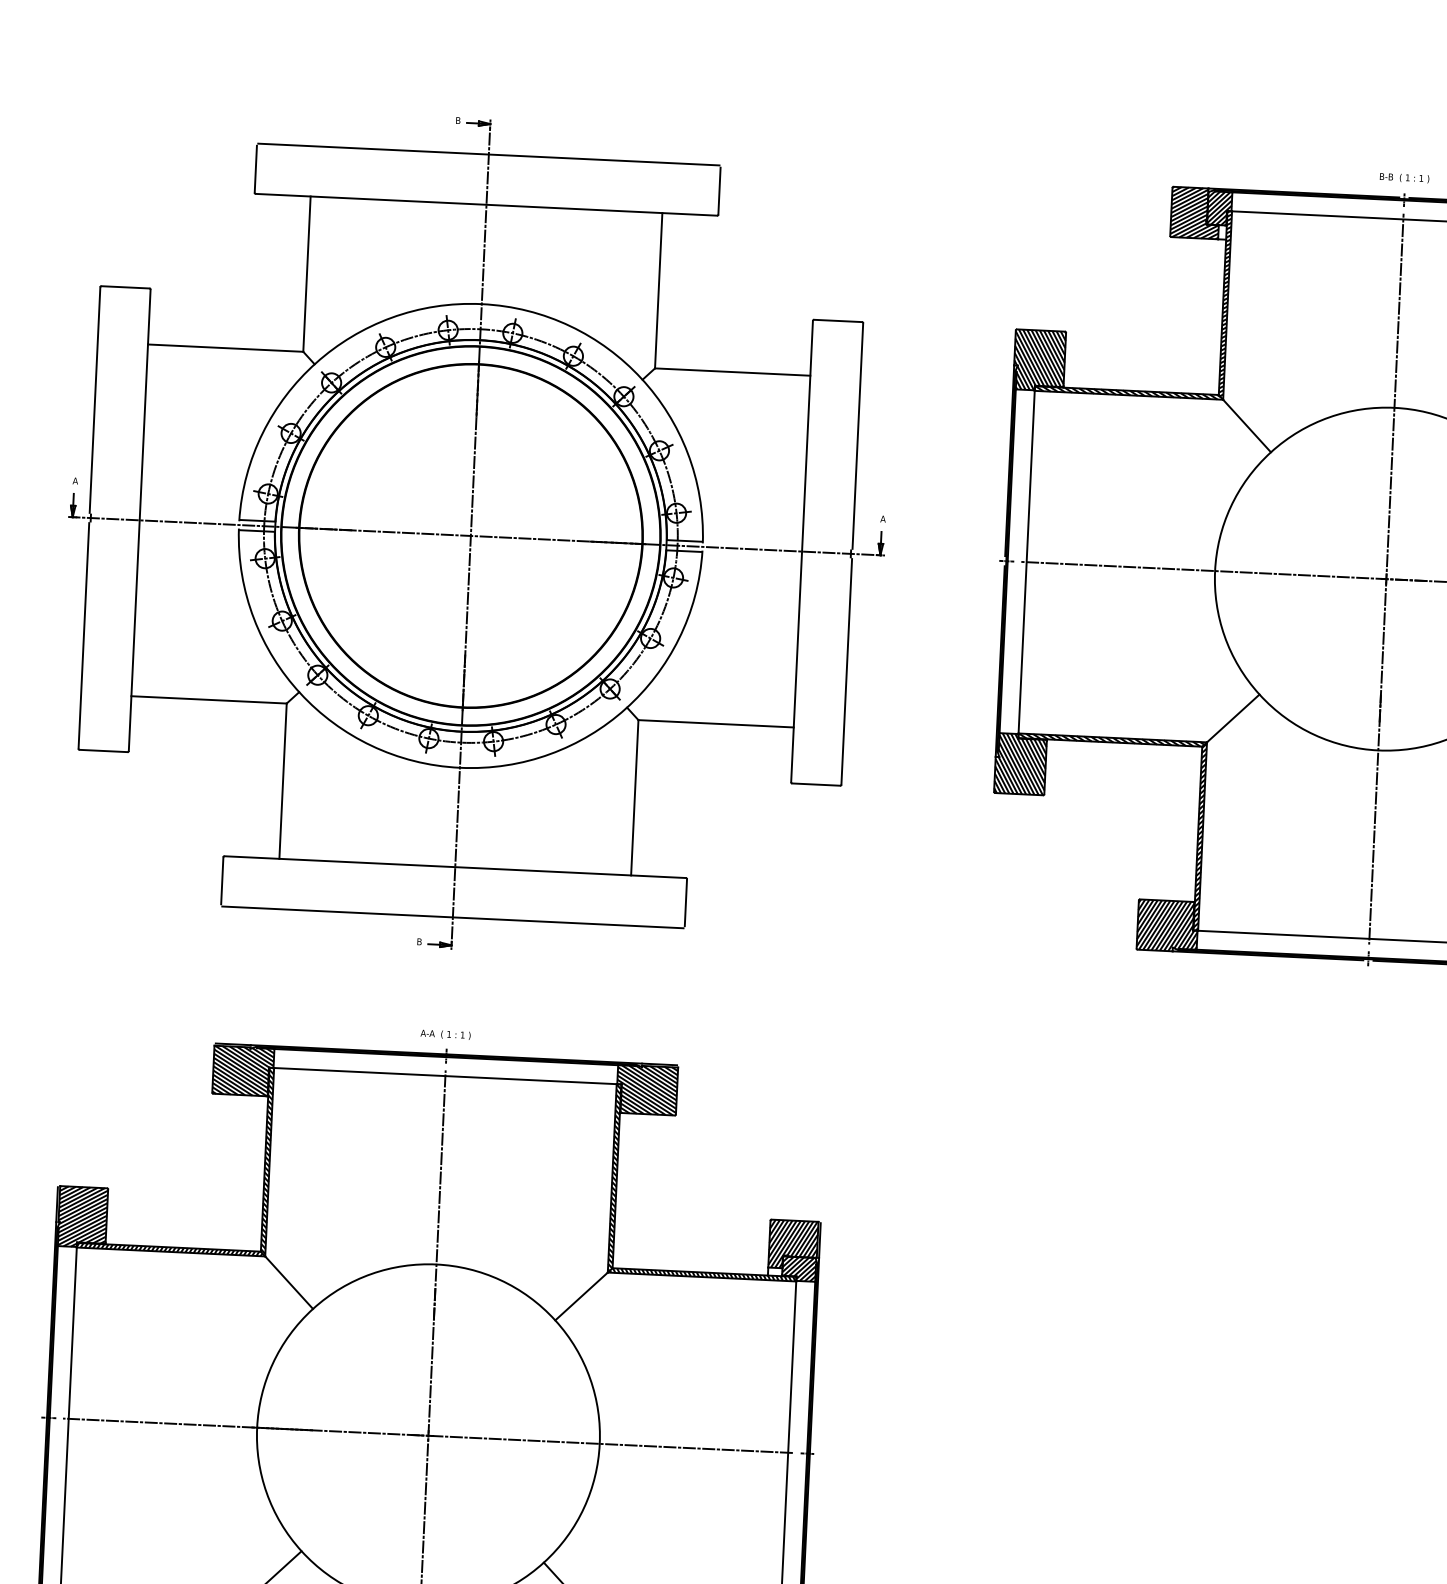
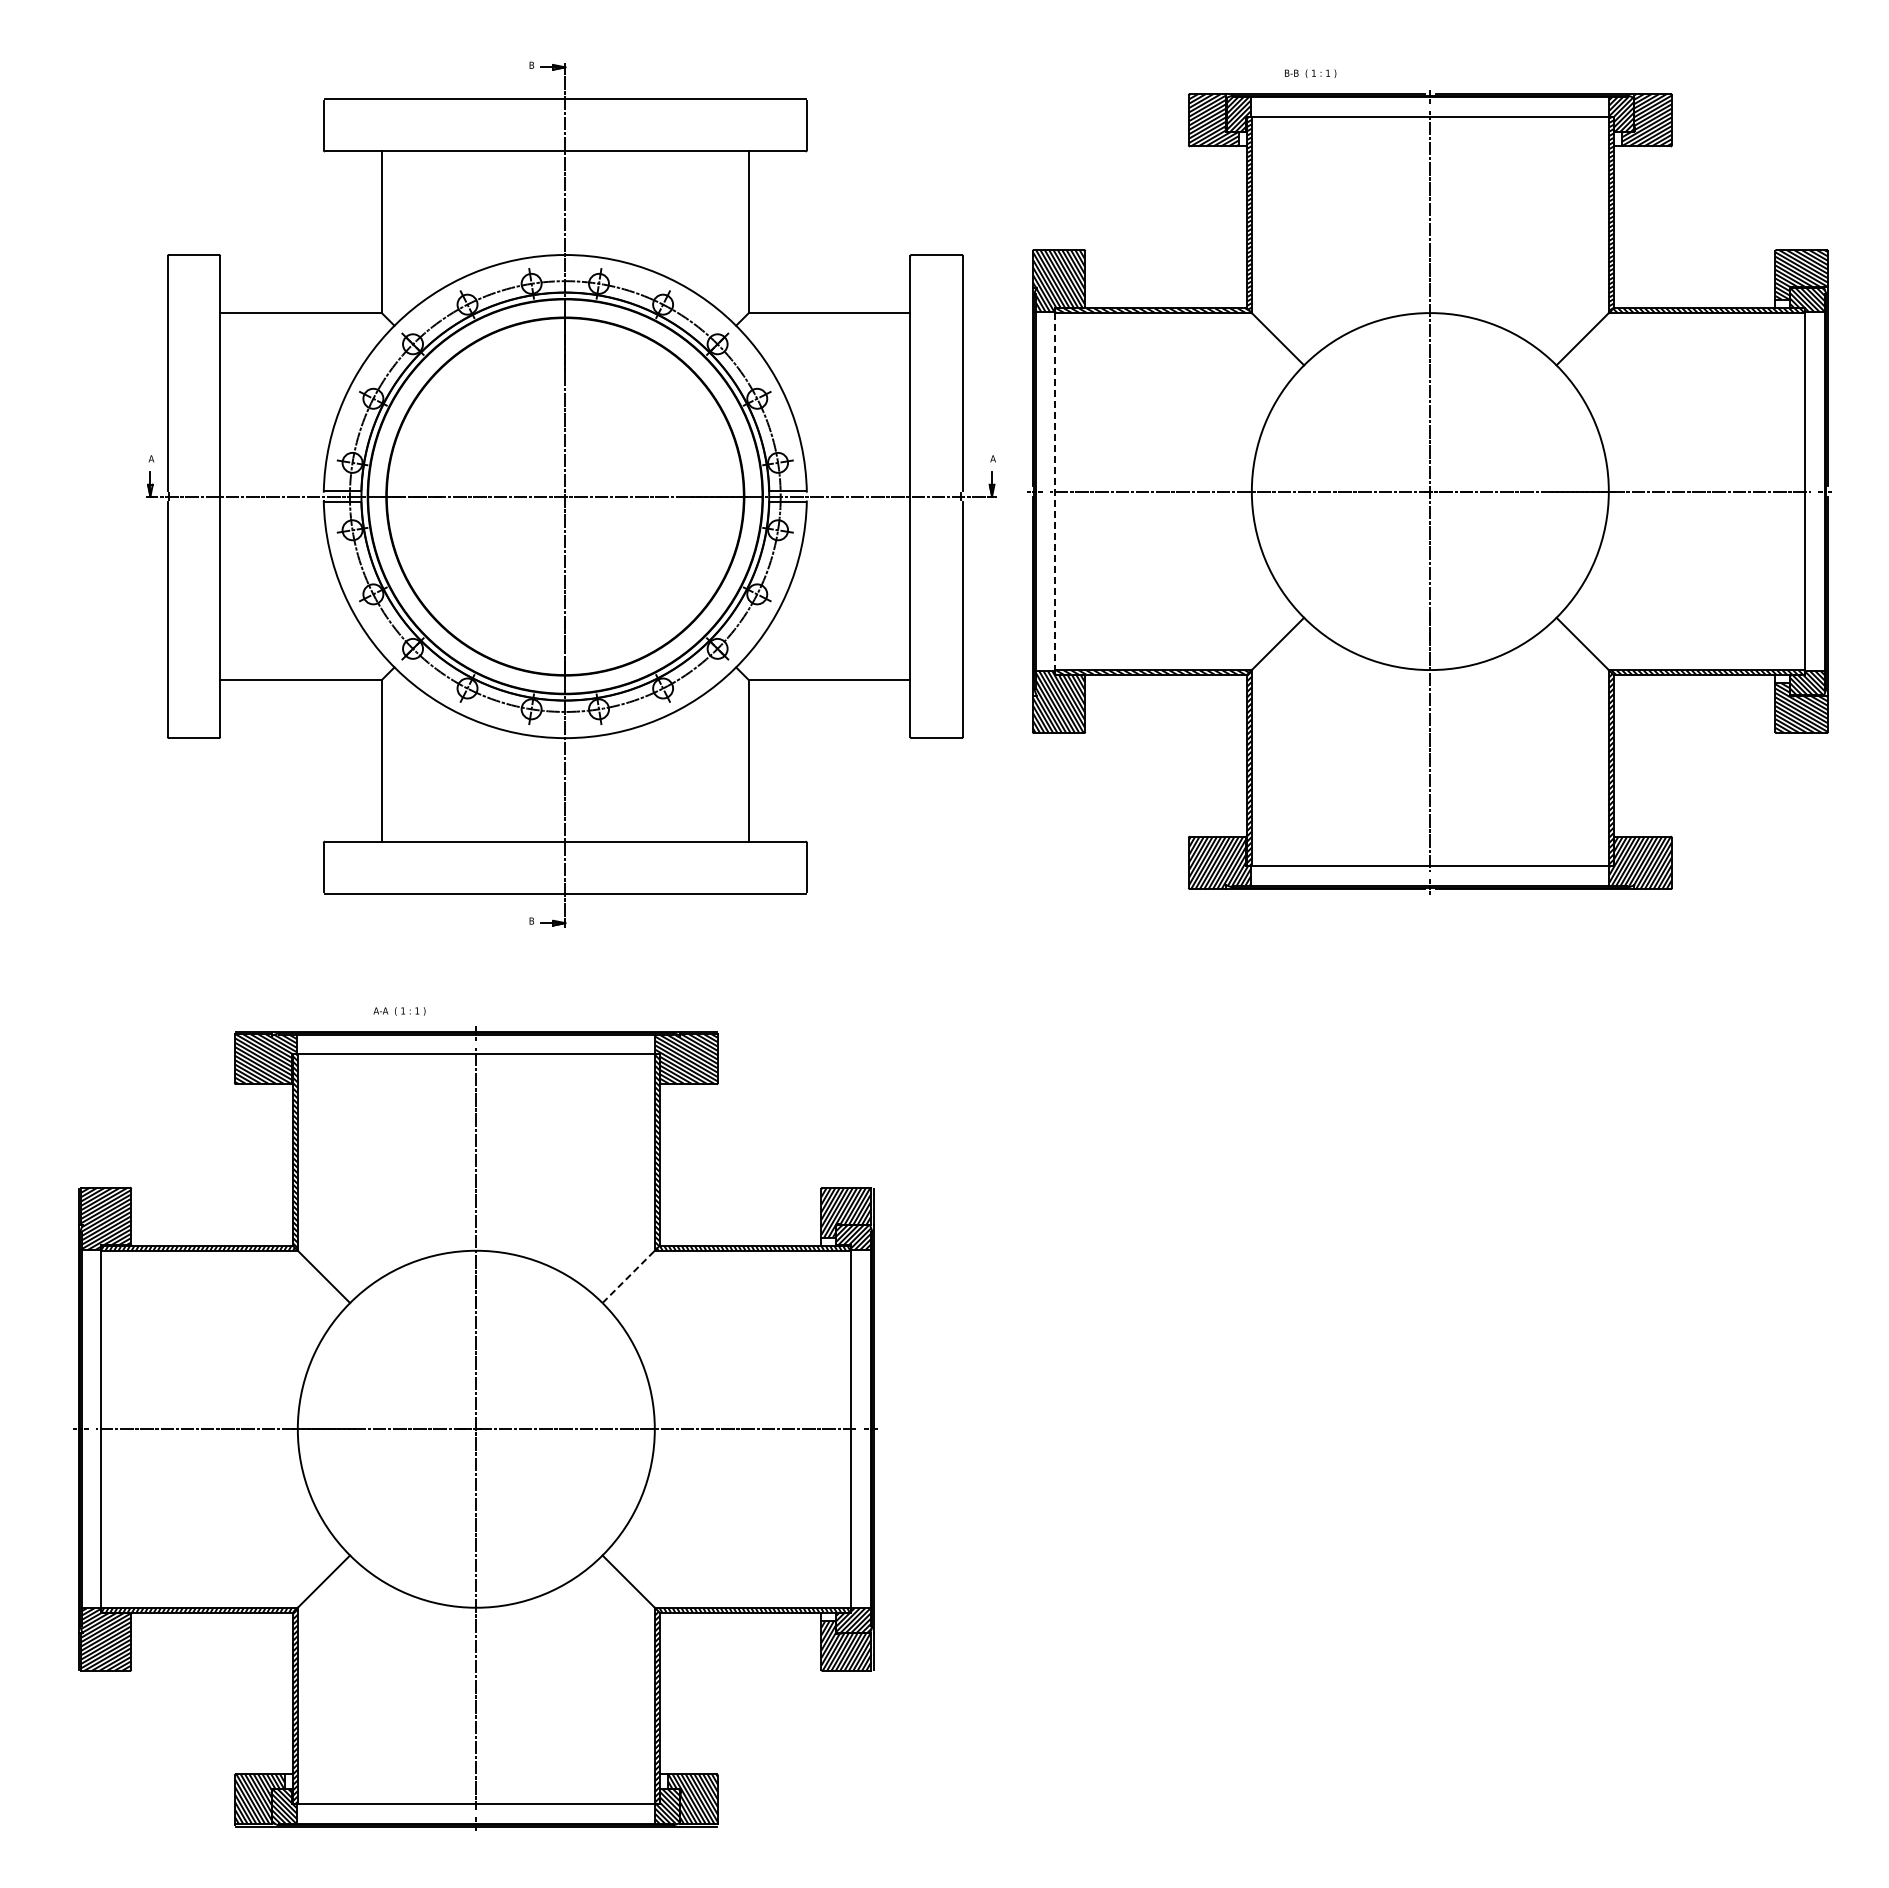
text: (1404, 177) -> (1310, 73), moved
part: (476, 534) -> (571, 494), moved
line: (1026, 562) -> (1055, 491), solid -> dashed
text: (445, 1034) -> (399, 1011), moved
line: (581, 1296) -> (628, 1276), solid -> dashed

